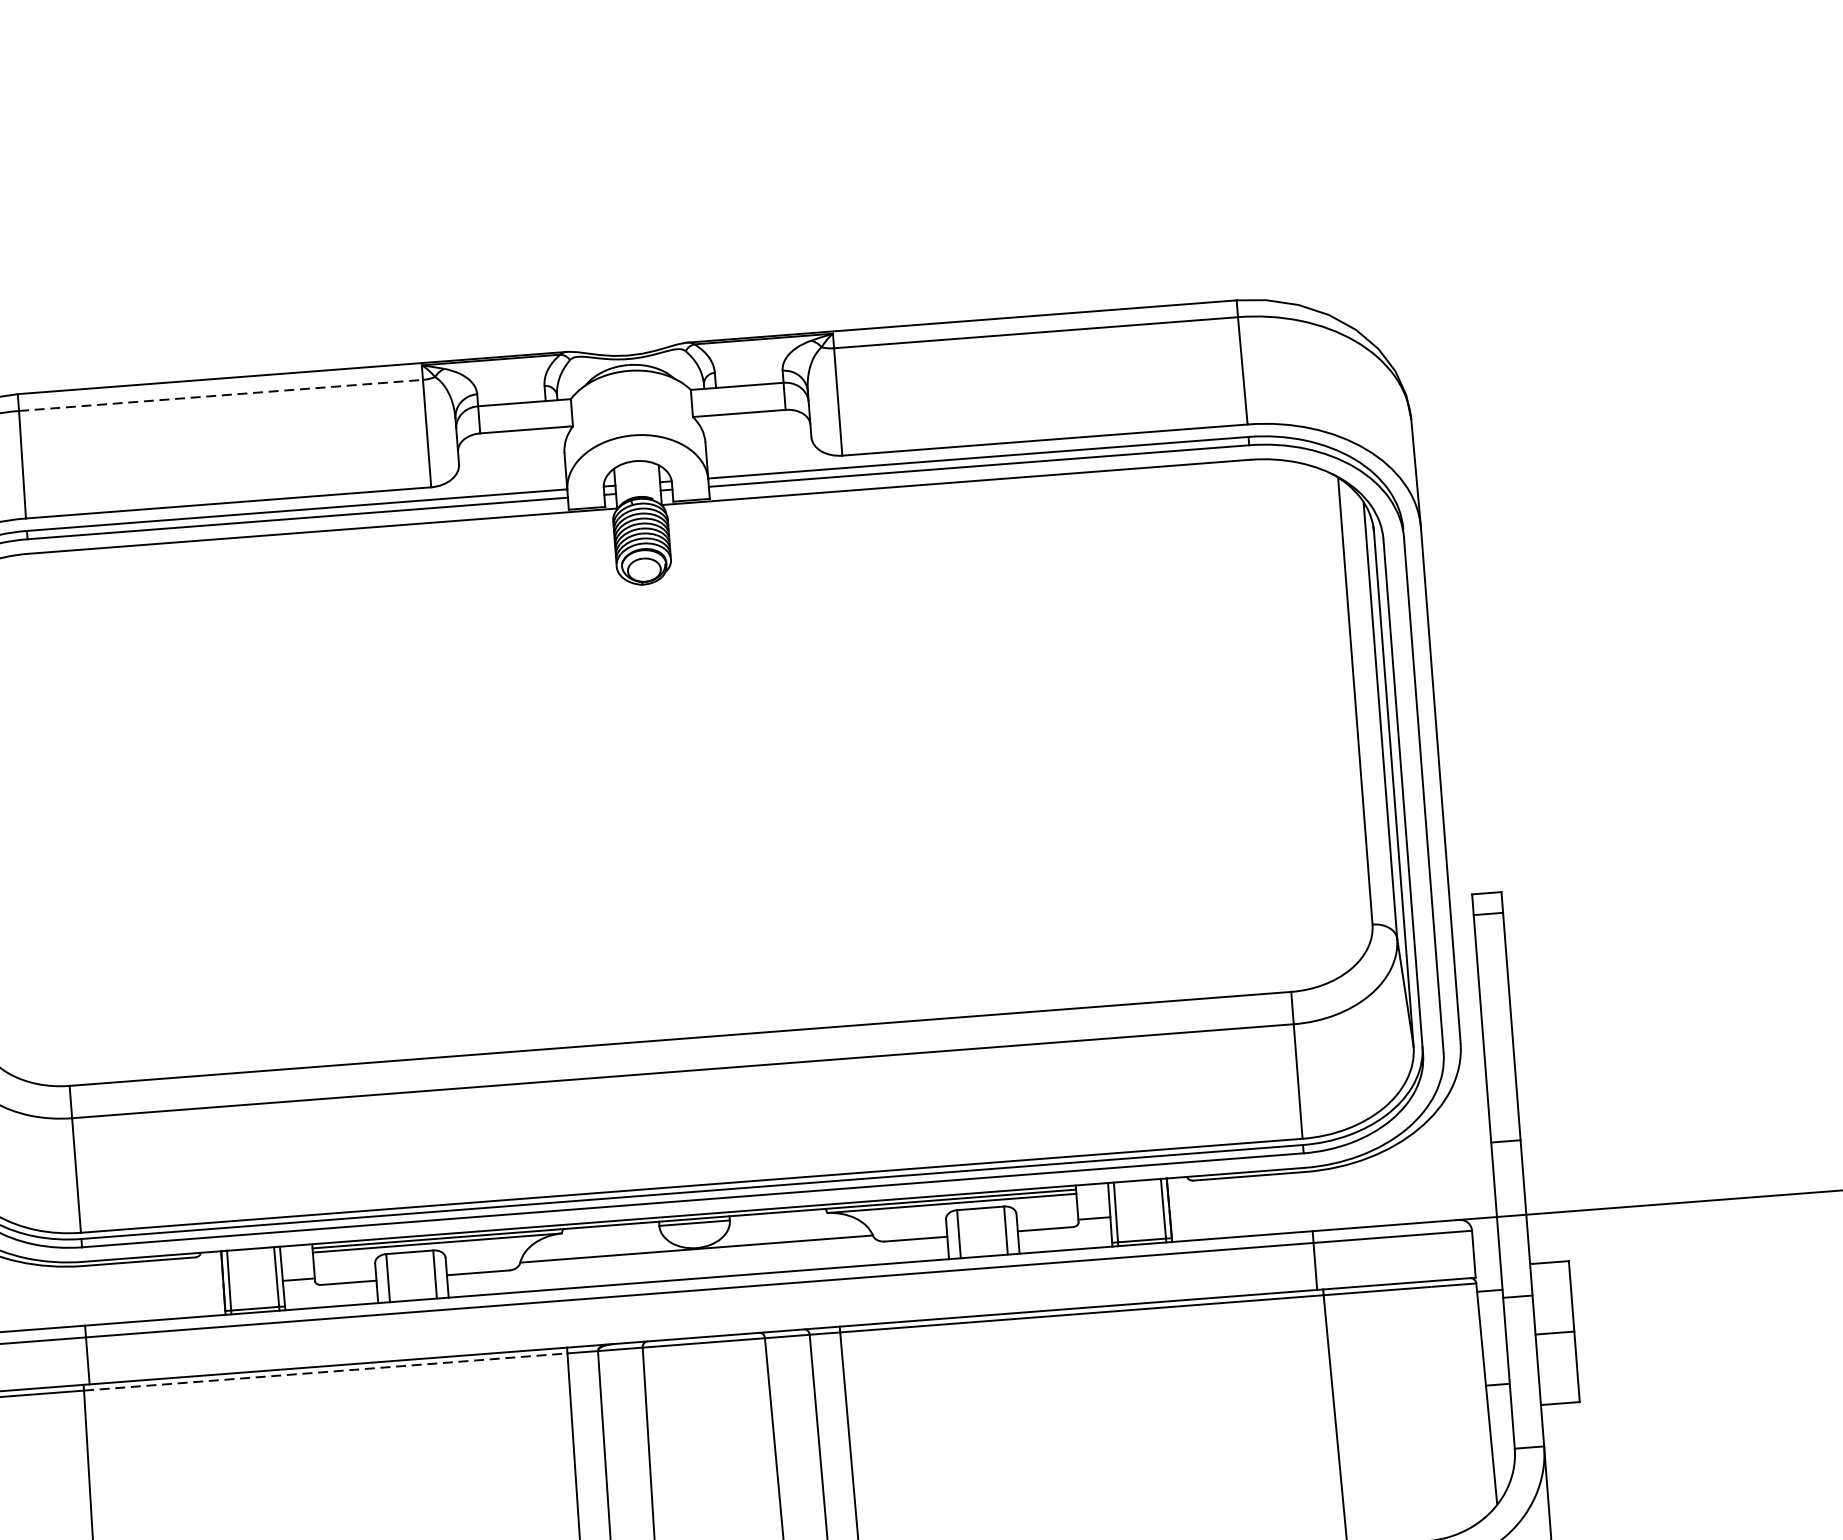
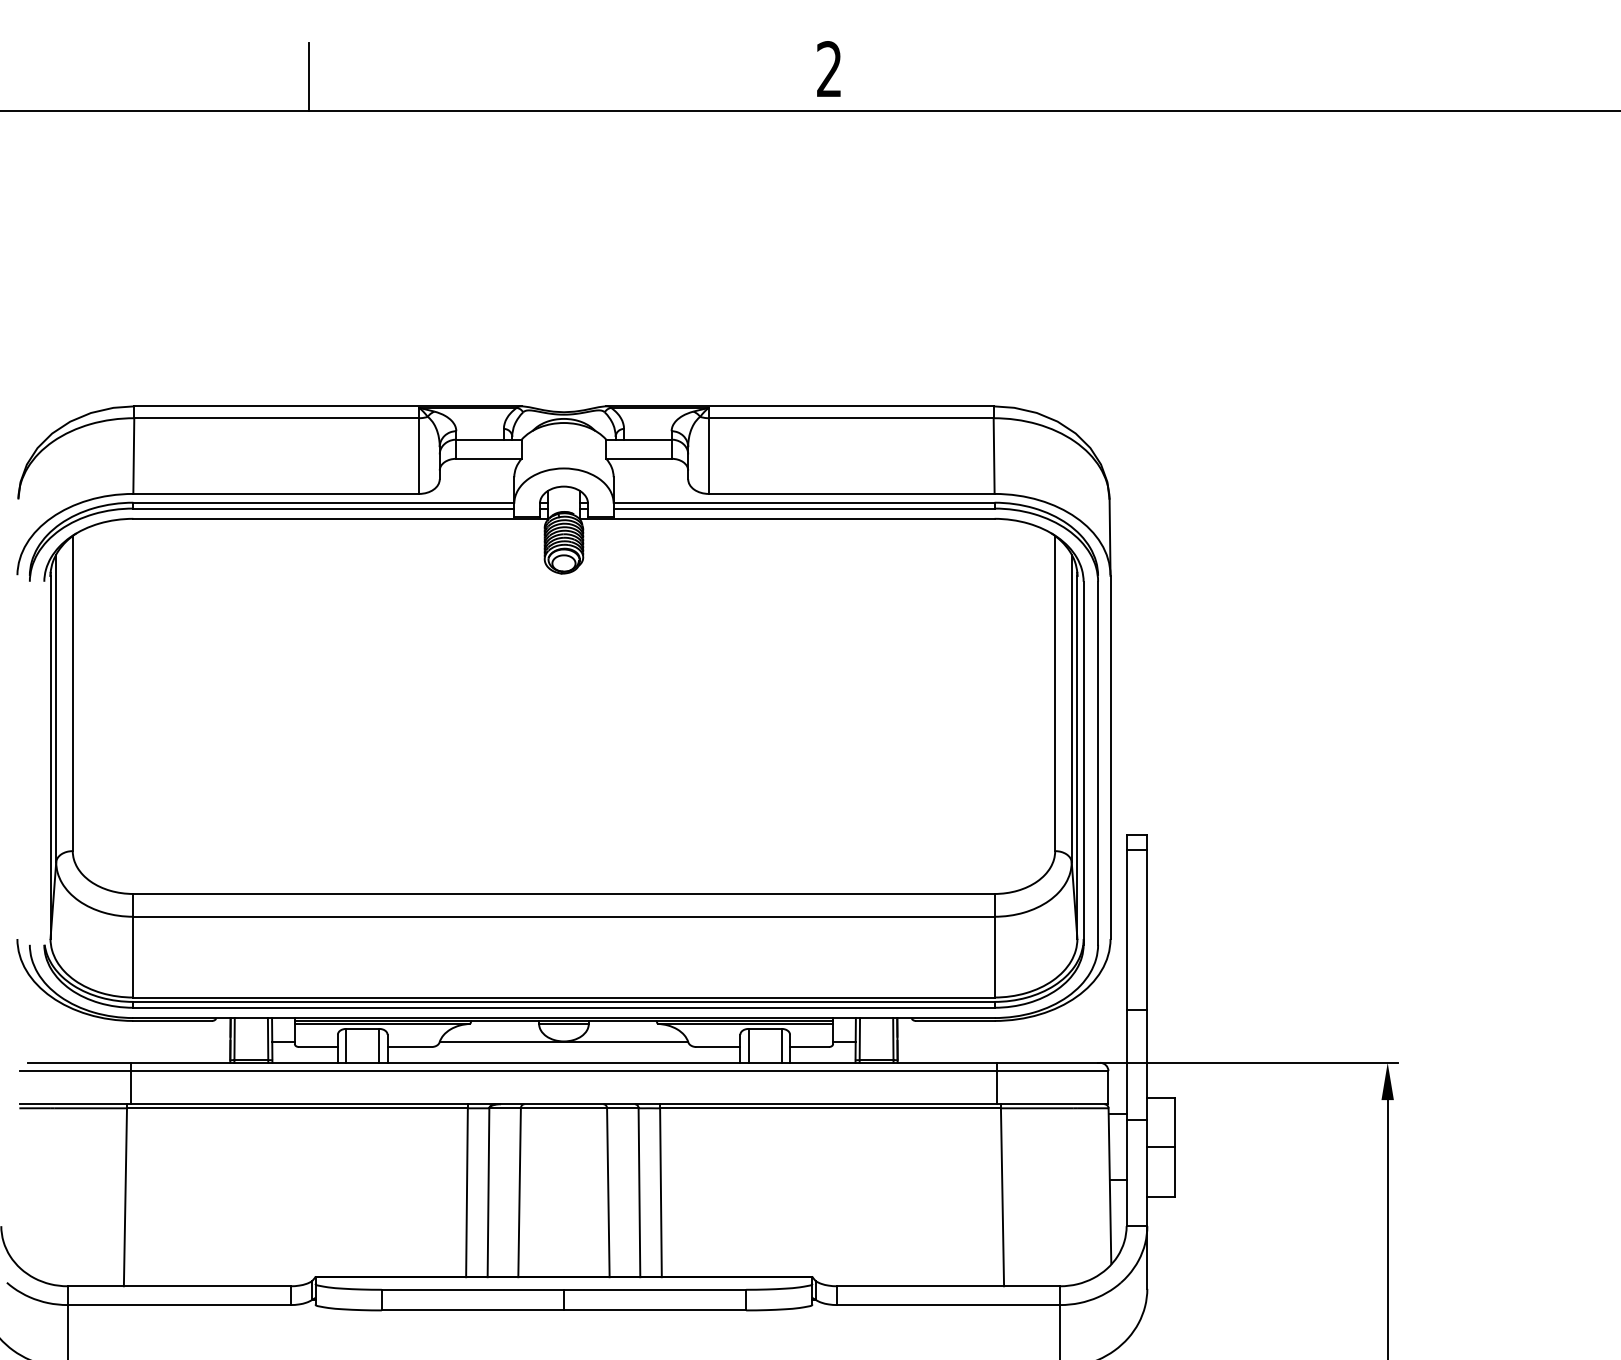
line: (222, 395) -> (277, 418), dashed -> solid
line: (325, 1372) -> (297, 1108), dashed -> solid

